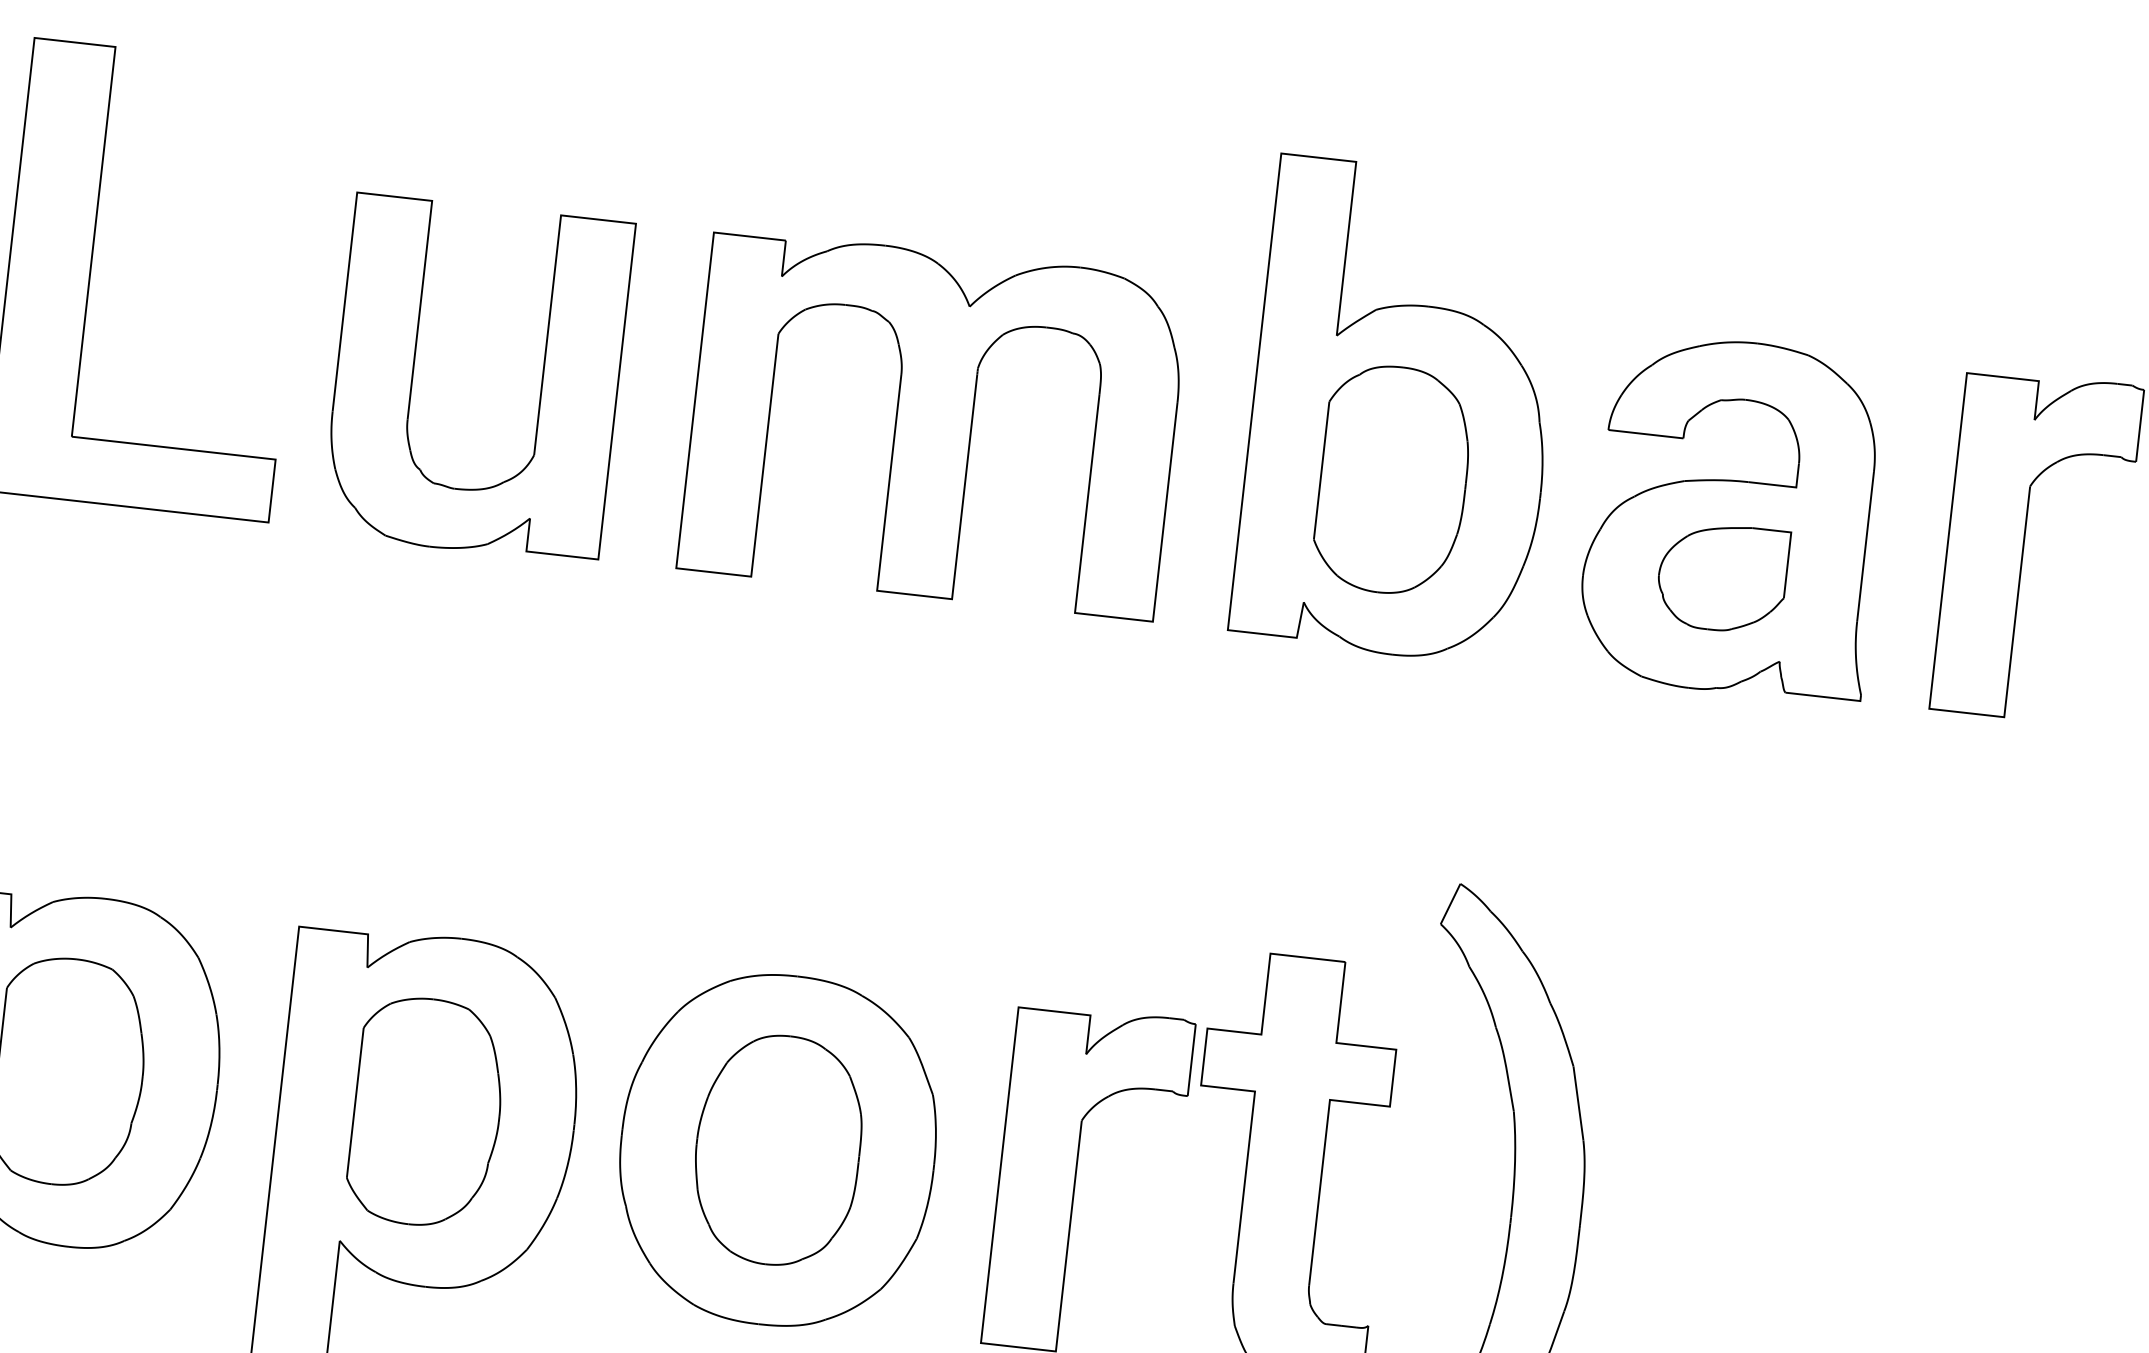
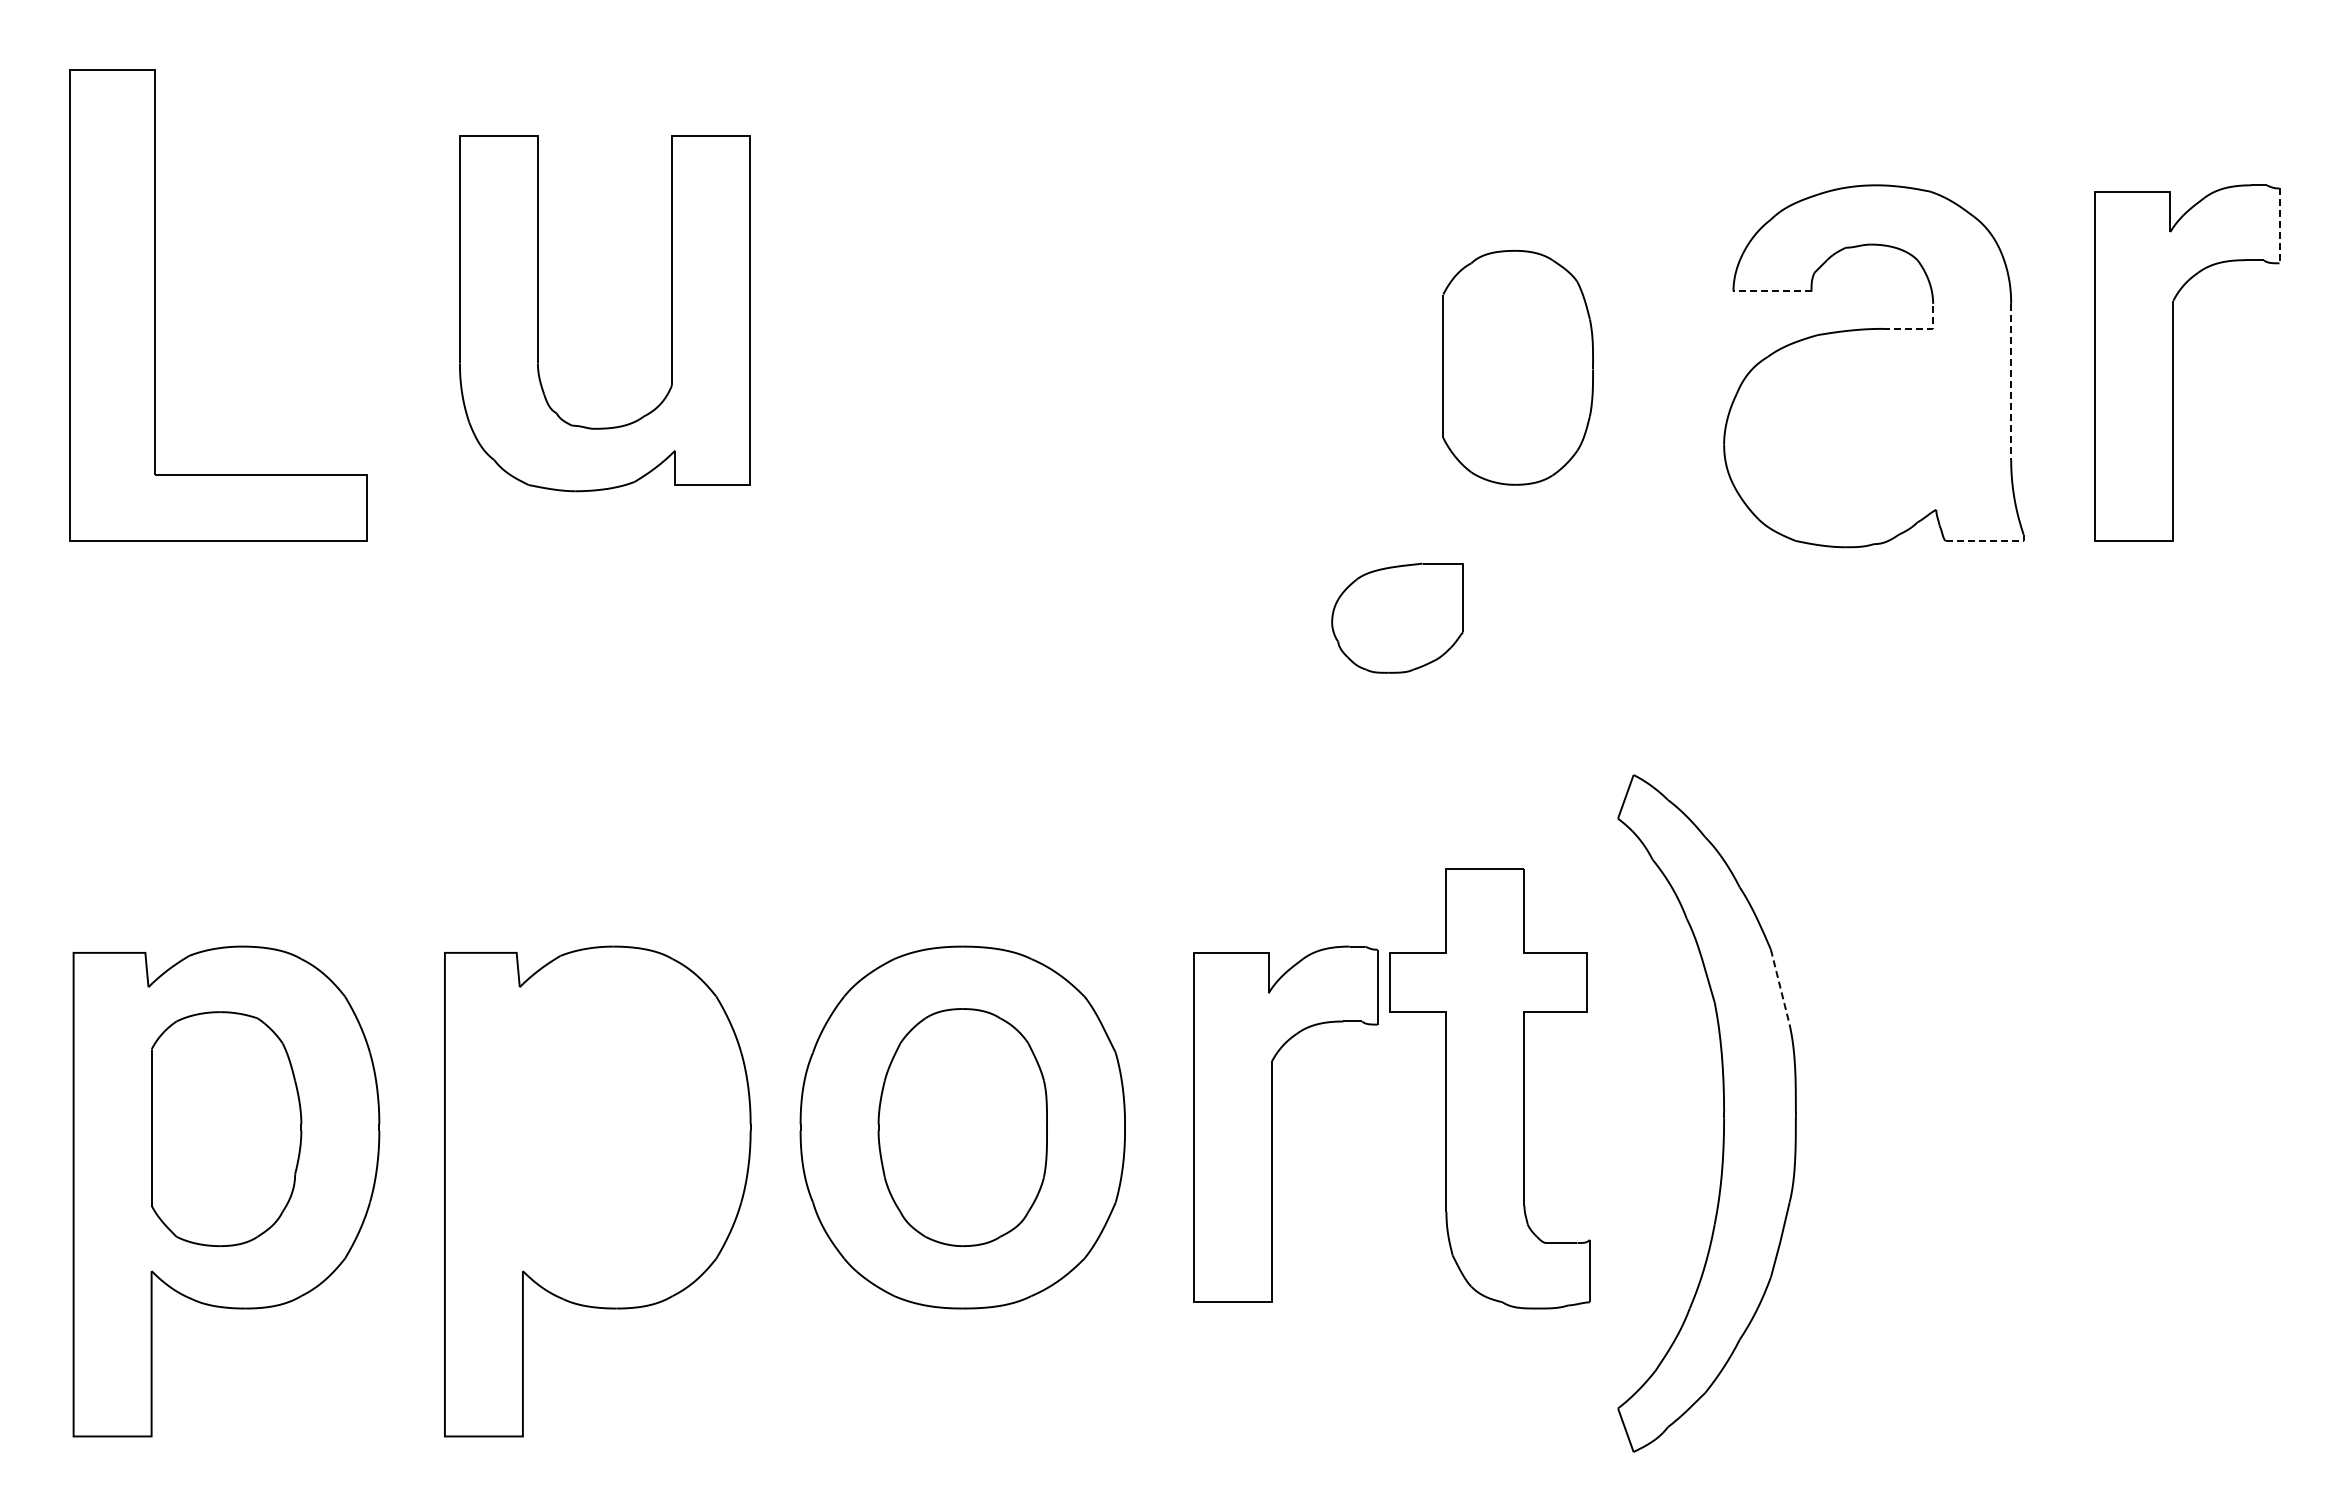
part: (413, 371) -> (538, 313), moved
part: (1400, 411) -> (1517, 296), removed
part: (934, 423) -> (1039, 362), removed
line: (2140, 426) -> (2279, 226), solid -> dashed
line: (1645, 434) -> (1771, 291), solid -> dashed
line: (1785, 485) -> (1921, 328), solid -> dashed
line: (1865, 546) -> (2011, 381), solid -> dashed
part: (1722, 577) -> (1397, 617), moved
line: (1826, 697) -> (1988, 541), solid -> dashed
line: (1578, 1103) -> (1780, 987), solid -> dashed
part: (426, 1111) -> (597, 1128), removed

